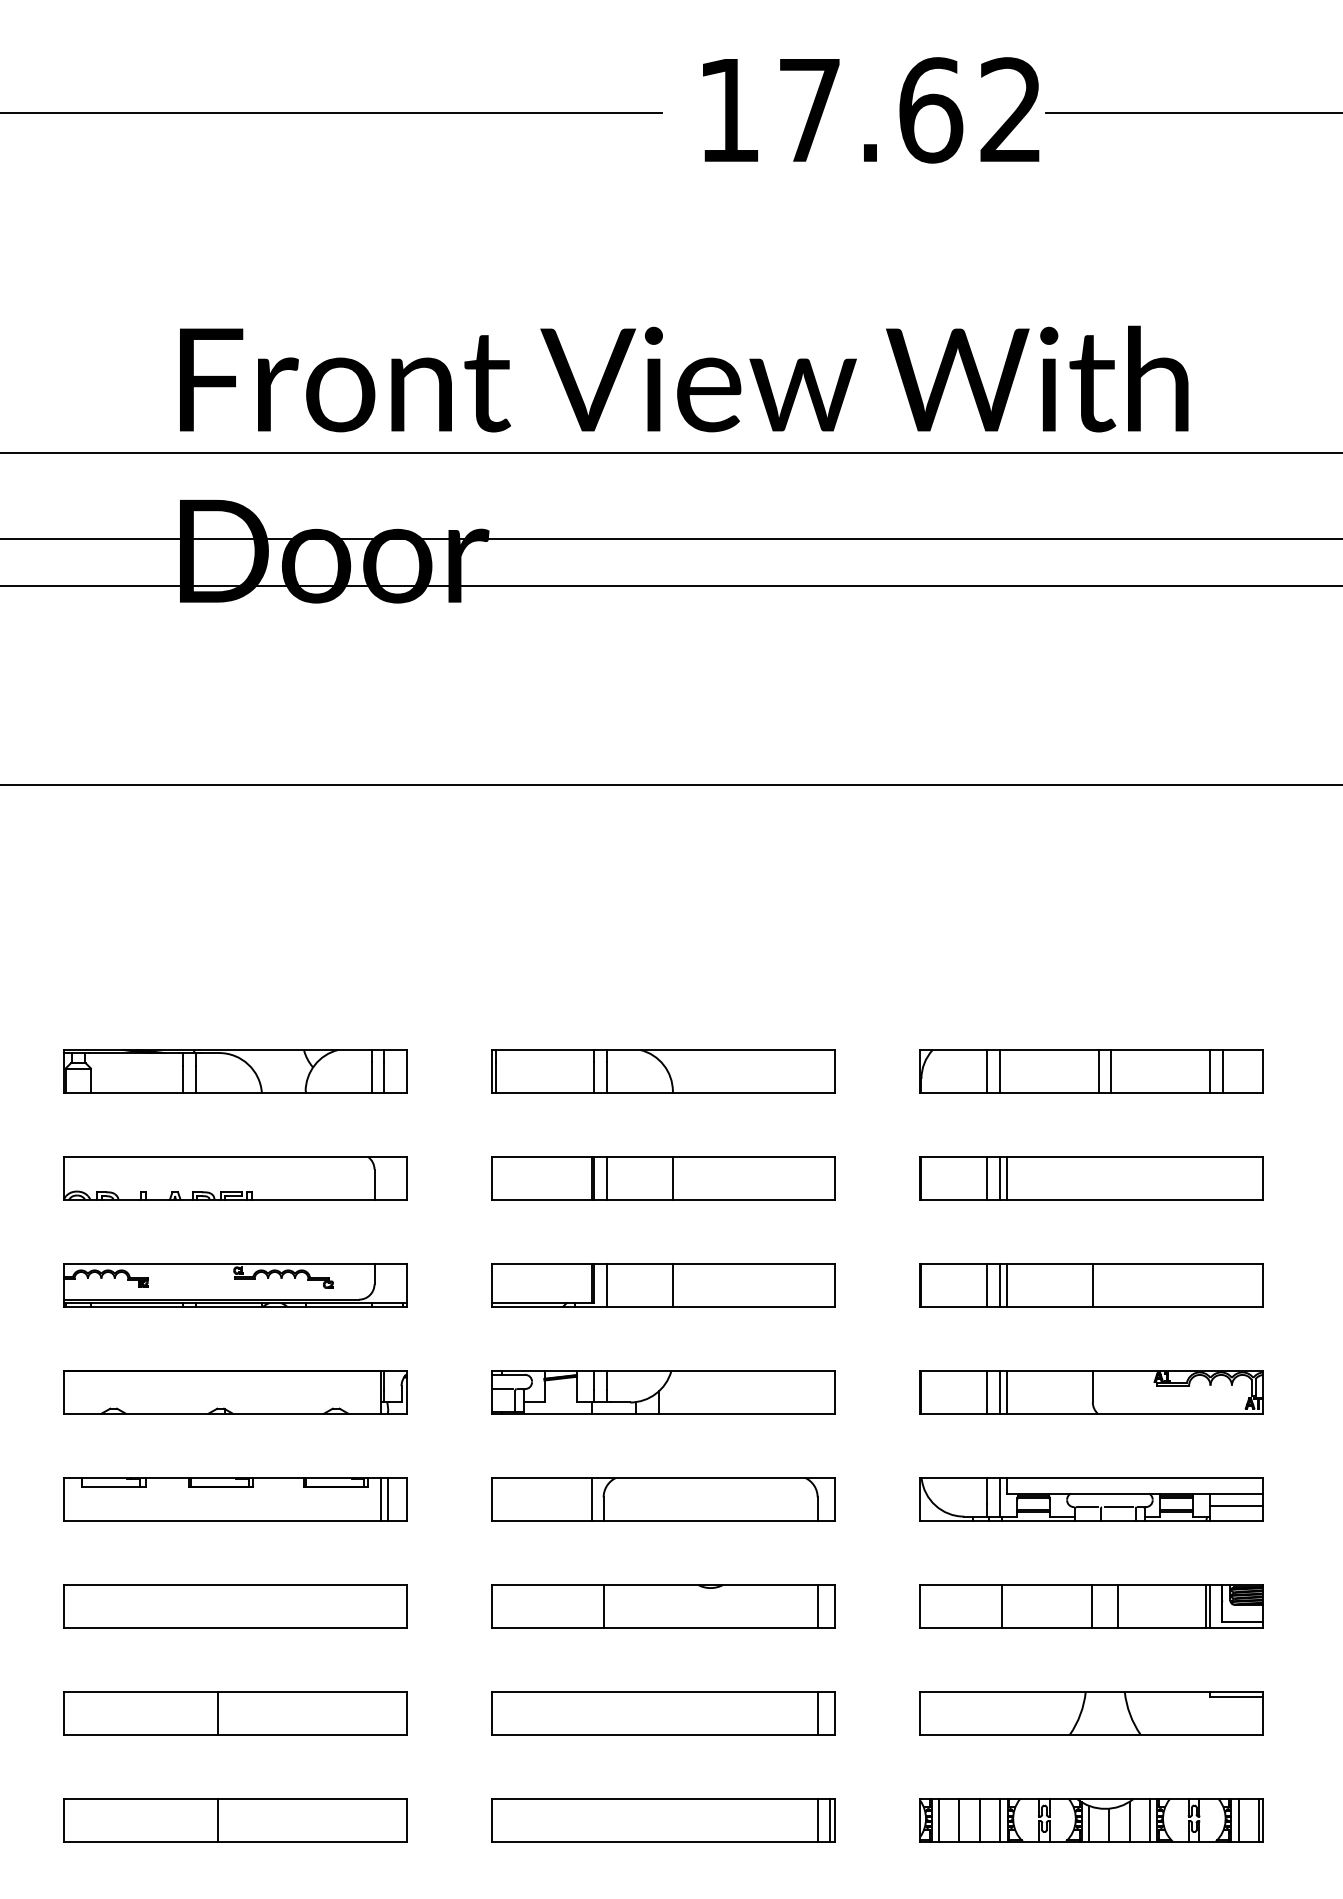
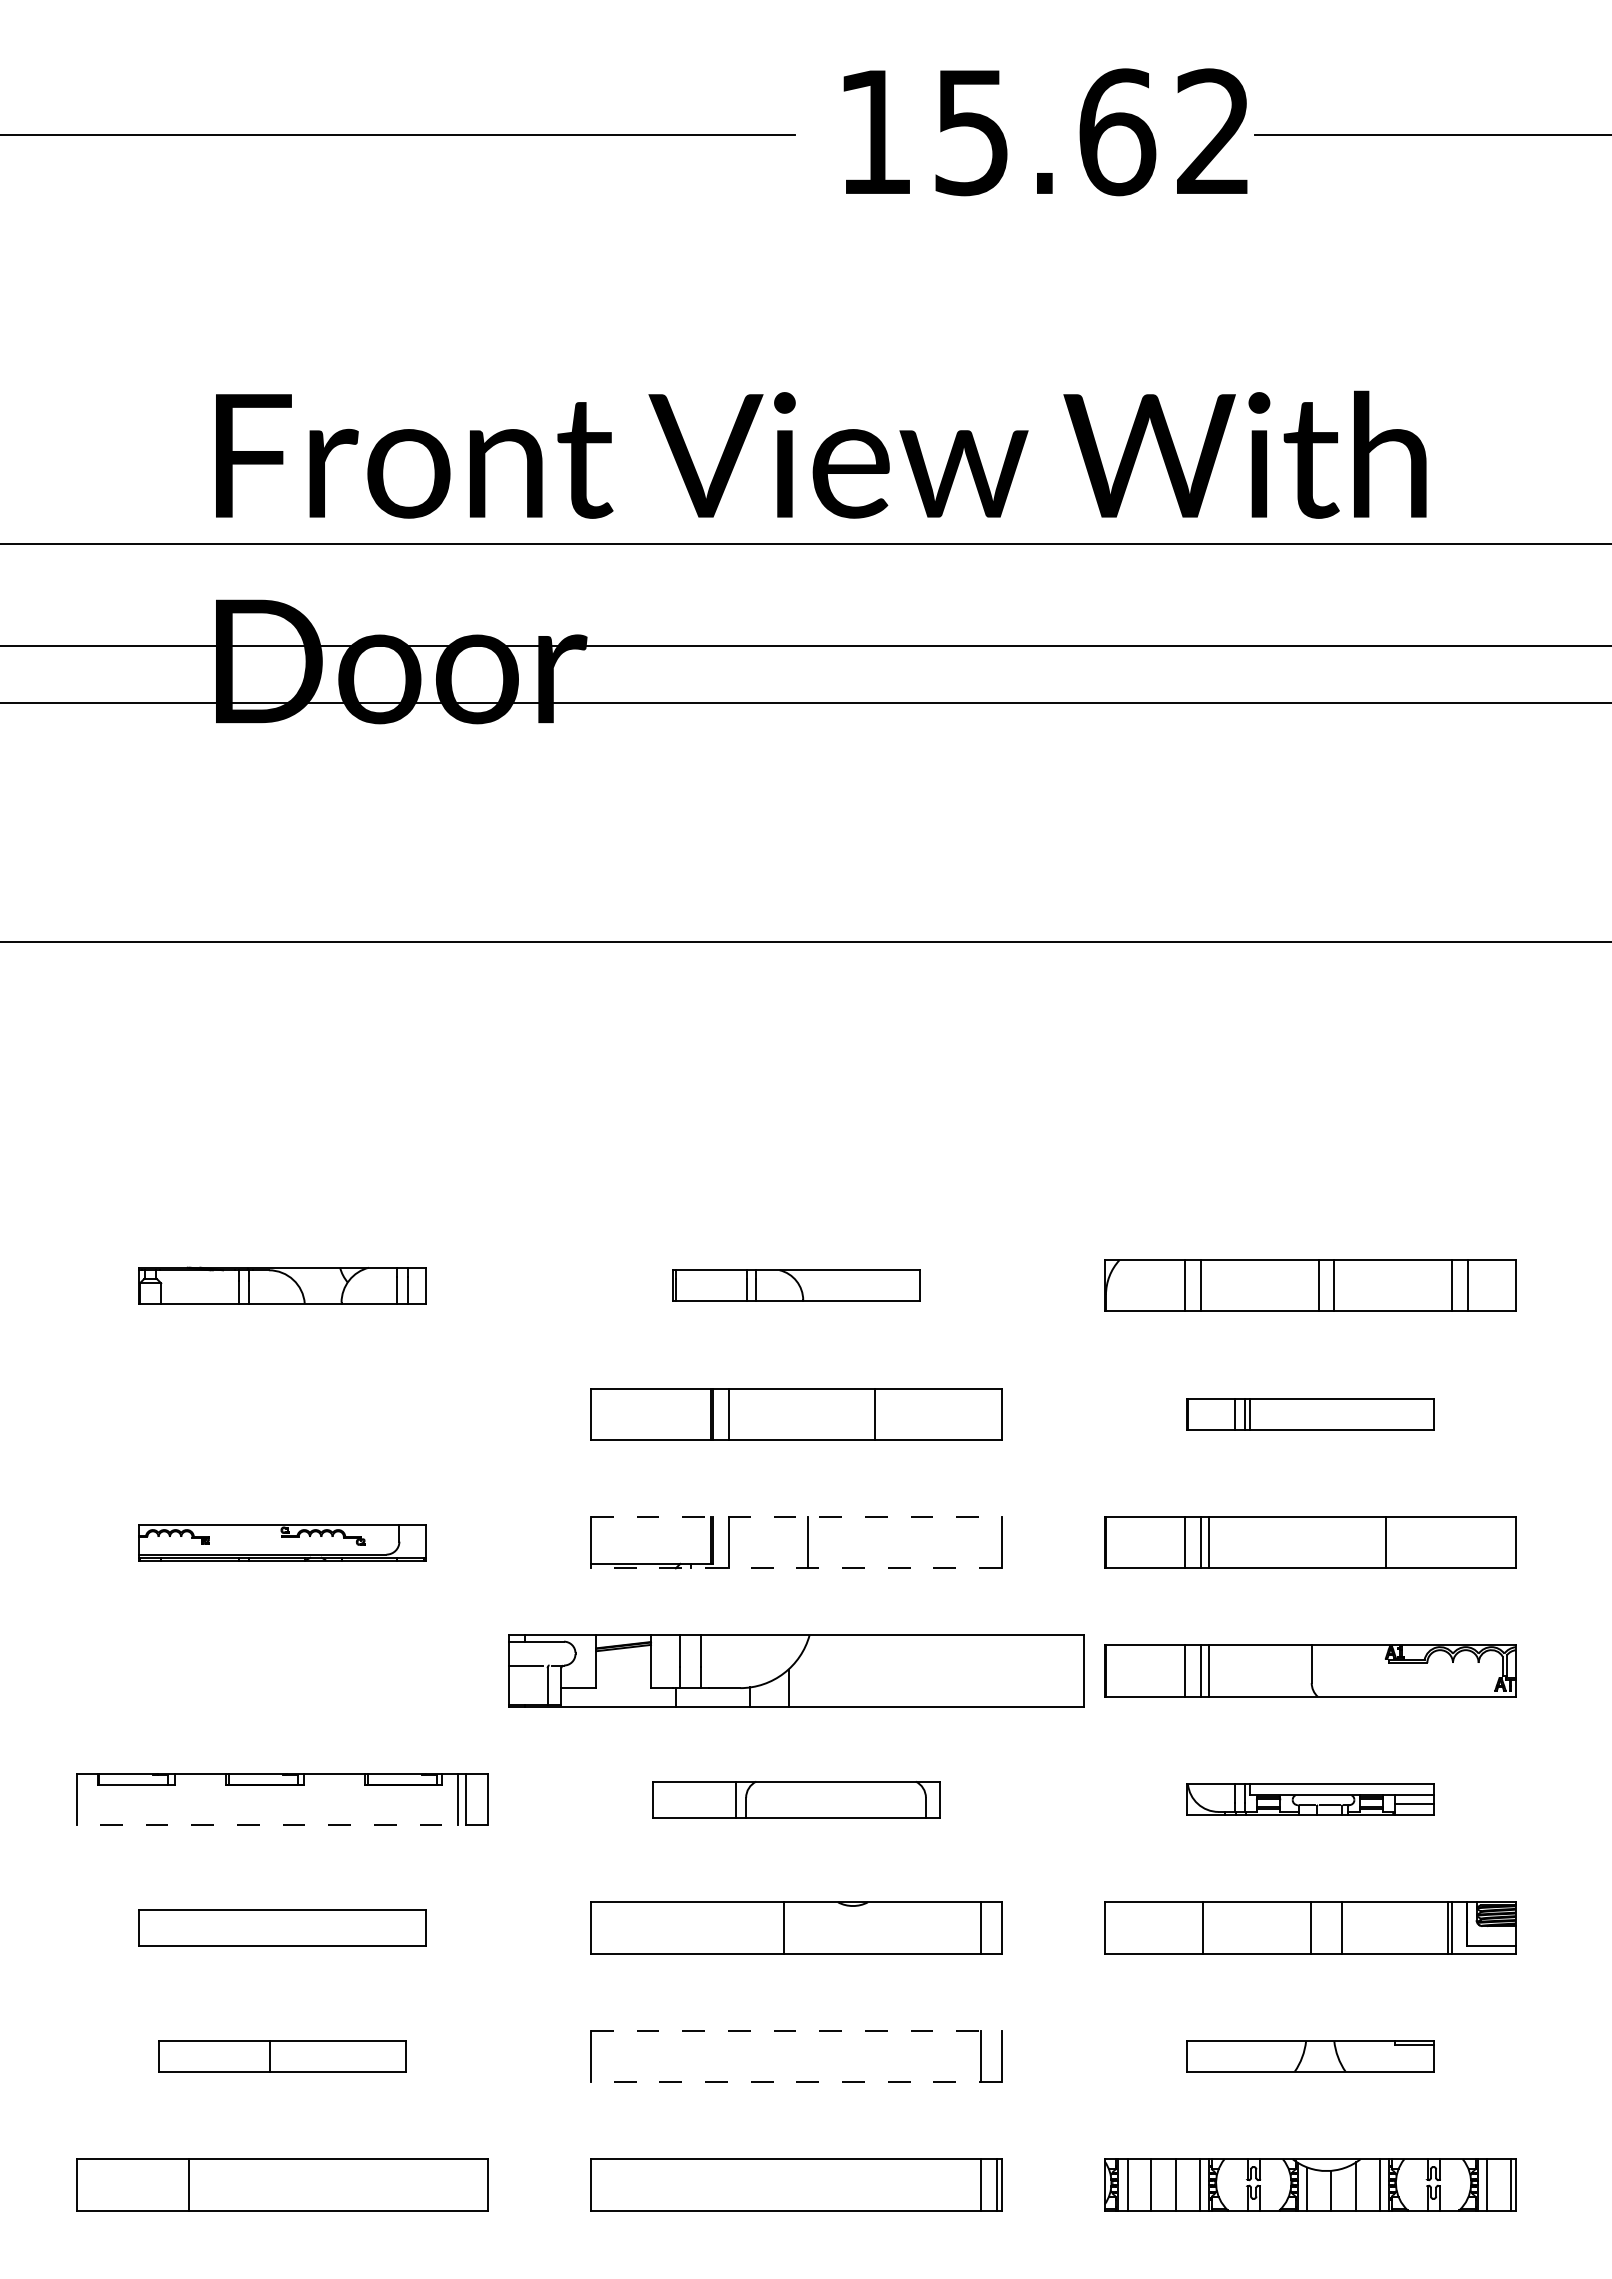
text: (809, 111) -> (971, 133), 17.62 -> 15.62
part: (235, 1071) -> (282, 1285), size x0.7
part: (663, 1071) -> (796, 1285), size x0.6
line: (672, 1177) -> (874, 1413), moved
part: (235, 1178) -> (282, 1414), removed
part: (1091, 1178) -> (1310, 1414), size x0.6
line: (663, 1263) -> (796, 1516), solid -> dashed
part: (235, 1285) -> (282, 1542), size x0.7
line: (1092, 1285) -> (1385, 1542), moved
line: (663, 1306) -> (796, 1568), solid -> dashed
part: (235, 1391) -> (282, 1670), removed
part: (663, 1391) -> (796, 1670), size x1.4
part: (663, 1499) -> (796, 1799), size x0.7
part: (1091, 1499) -> (1310, 1799), size x0.6
line: (235, 1521) -> (282, 1825), solid -> dashed
part: (235, 1605) -> (282, 1927), size x0.7
line: (603, 1605) -> (783, 1927), moved
line: (663, 1691) -> (796, 2030), solid -> dashed
part: (235, 1713) -> (282, 2056), size x0.6
part: (1091, 1713) -> (1310, 2056), size x0.6
line: (663, 1735) -> (796, 2082), solid -> dashed
line: (218, 1820) -> (189, 2184), moved

